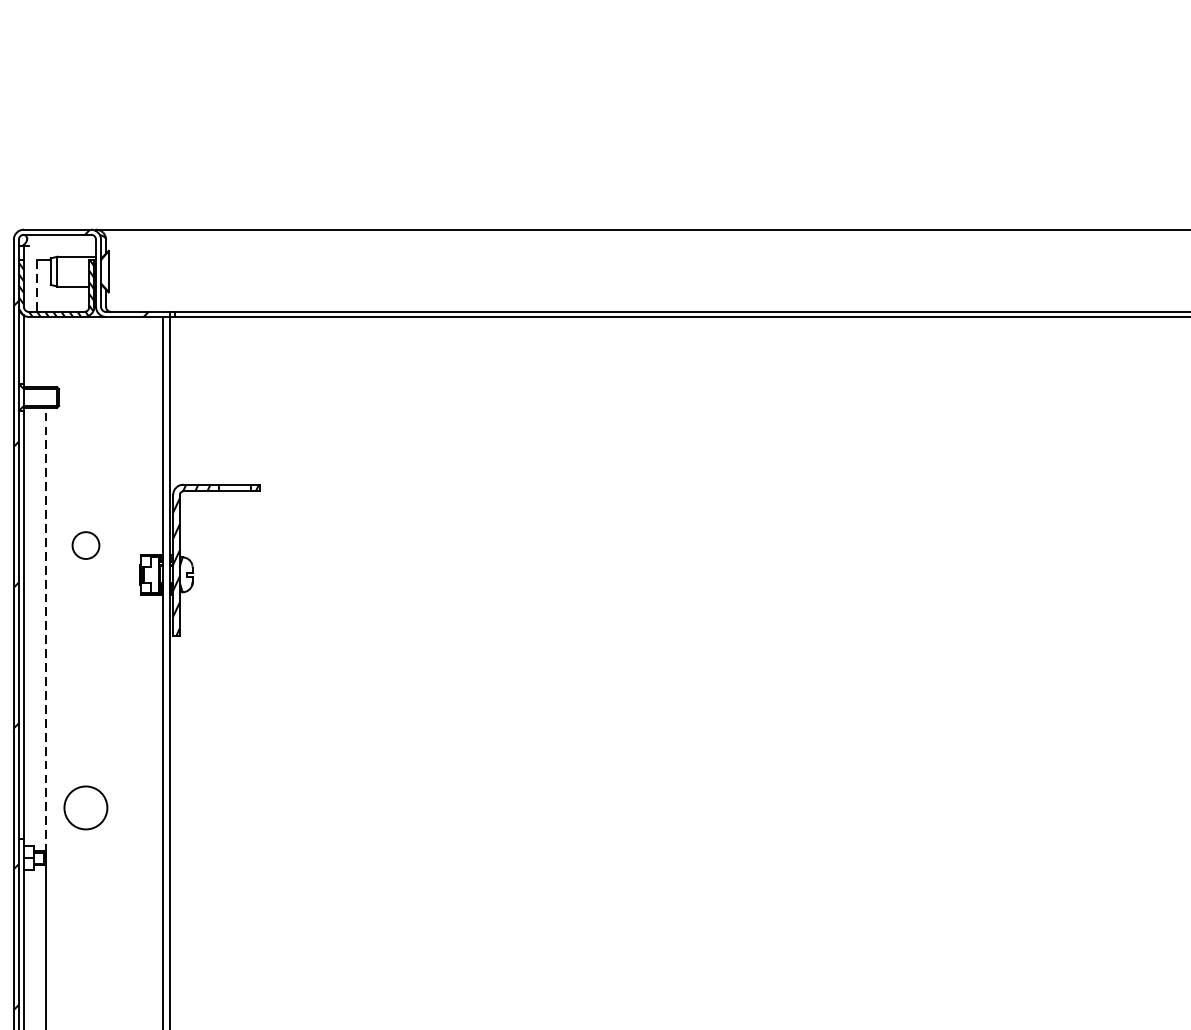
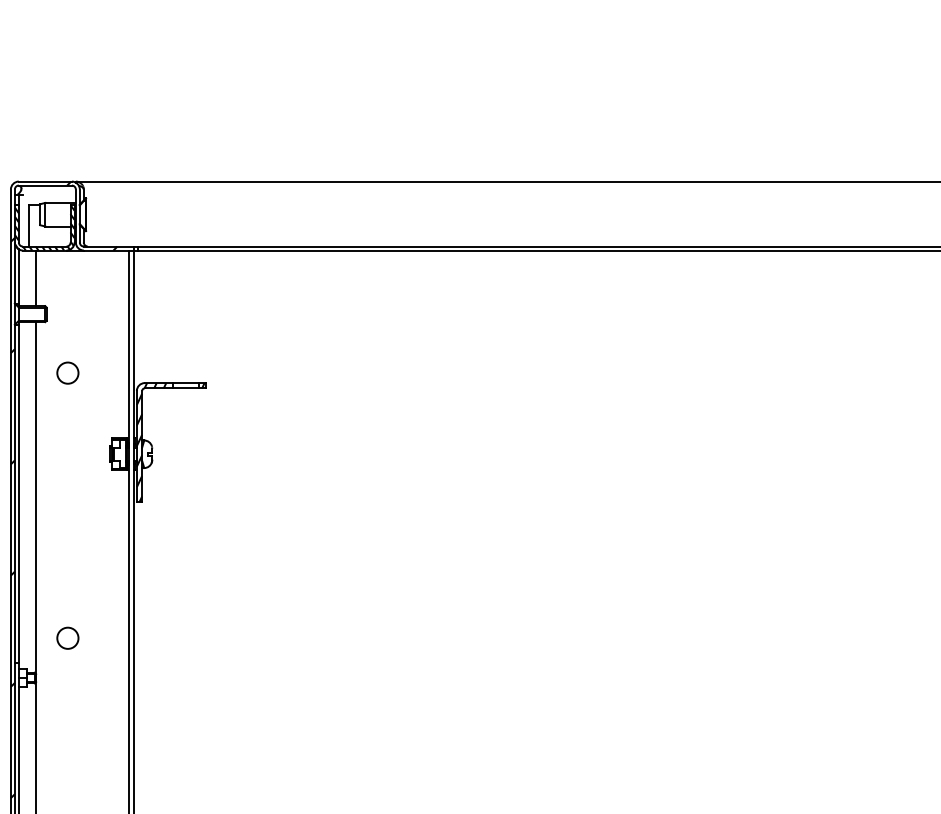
line: (37, 286) -> (29, 226), dashed -> solid
line: (46, 352) -> (36, 278), added
circle: (85, 544) -> (67, 372), moved
line: (46, 630) -> (36, 498), dashed -> solid
circle: (85, 806) -> (67, 637), size x0.62

